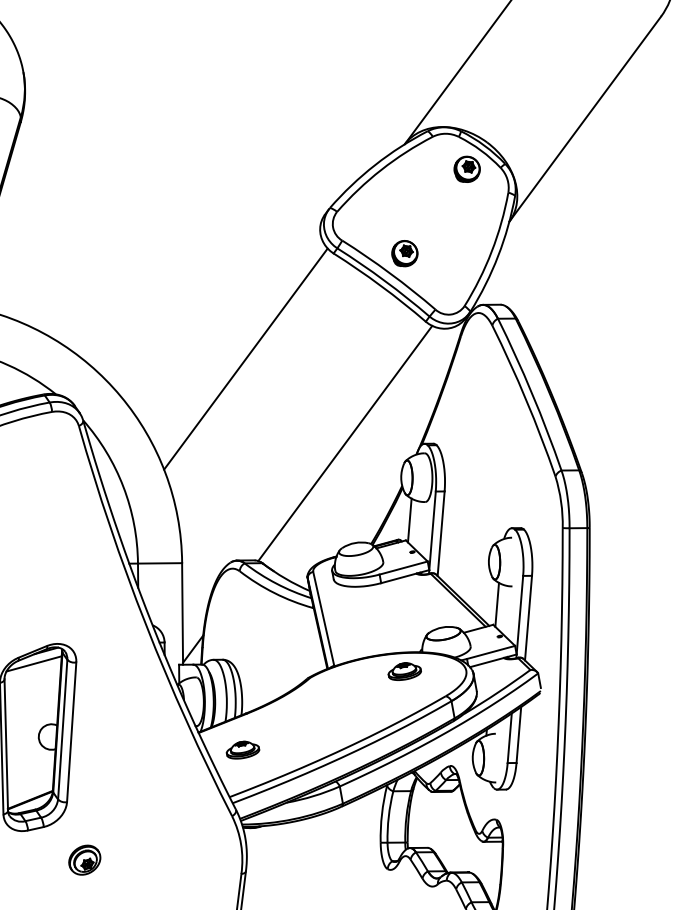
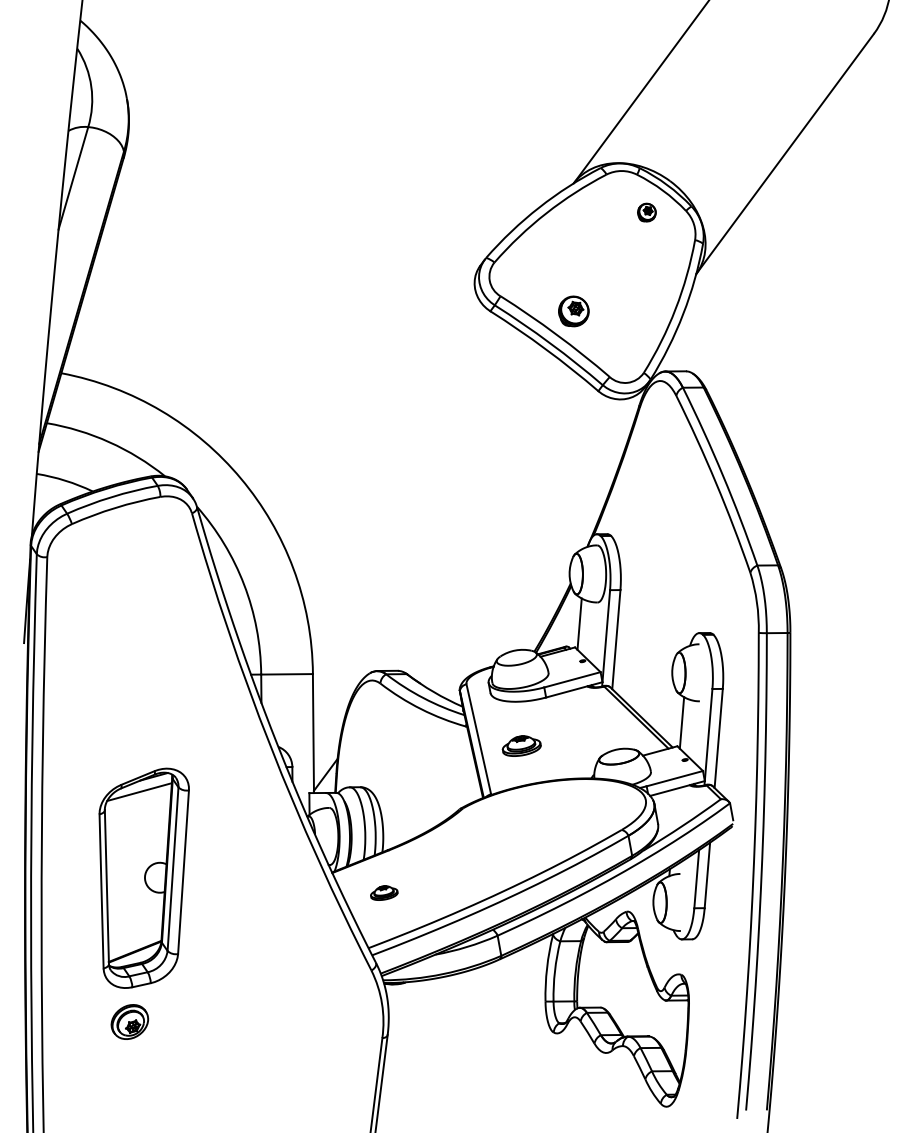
part: (466, 169) -> (646, 212), size x0.6
line: (245, 358) -> (387, 434), removed
line: (344, 443) -> (503, 533), removed
part: (404, 671) -> (521, 745), moved
part: (243, 749) -> (384, 892), size x0.7
part: (84, 859) -> (129, 1021), moved

